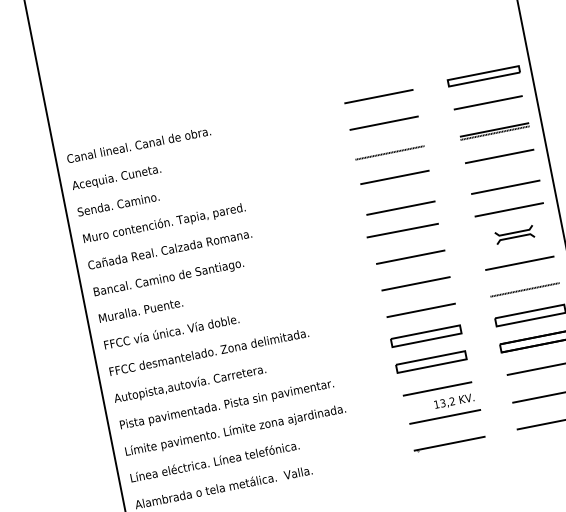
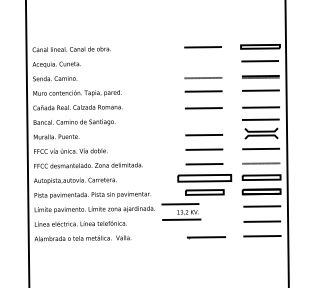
line: (384, 122) -> (203, 61), removed
line: (402, 230) -> (202, 120), removed
part: (513, 235) -> (260, 133), size x1.6
part: (426, 336) -> (204, 178), size x1.4
part: (441, 401) -> (181, 211), moved

